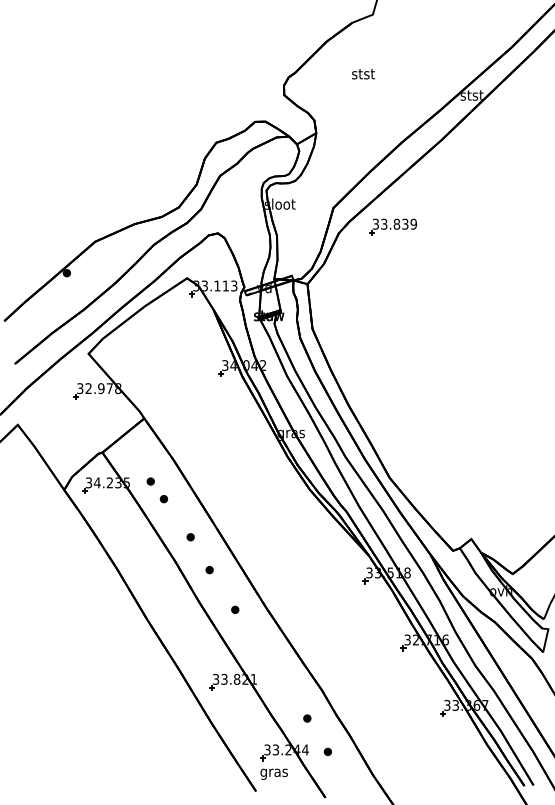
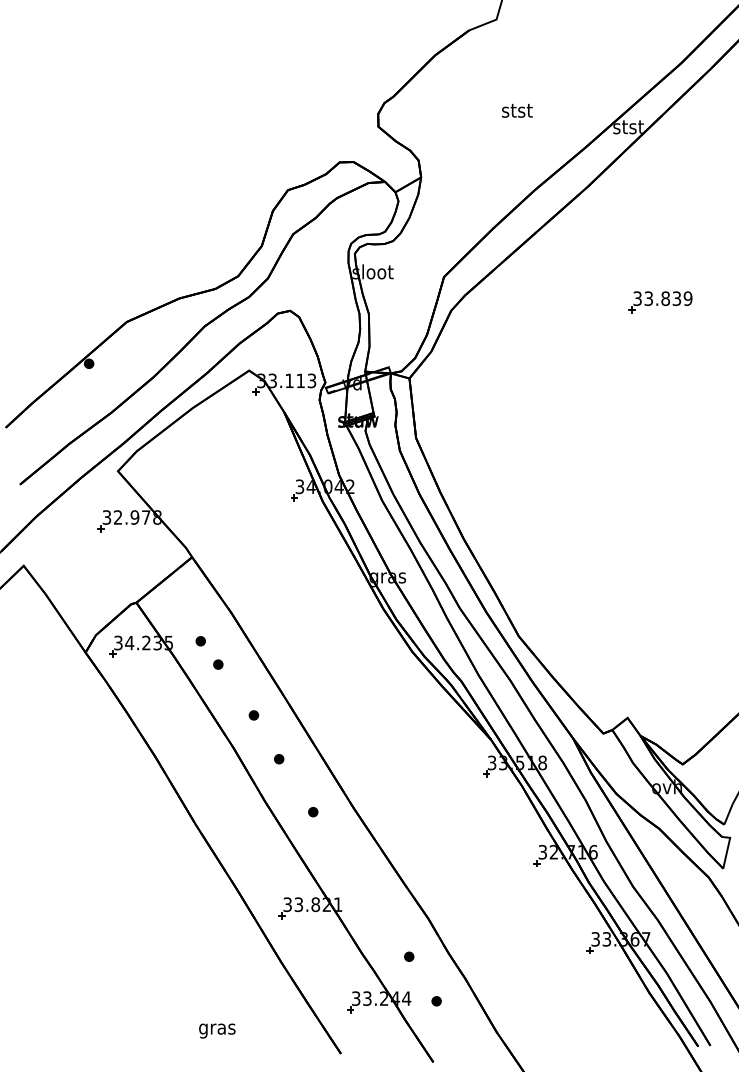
text: (363, 74) -> (517, 111), moved
part: (392, 226) -> (659, 301), moved
text: (273, 773) -> (216, 1029), moved

